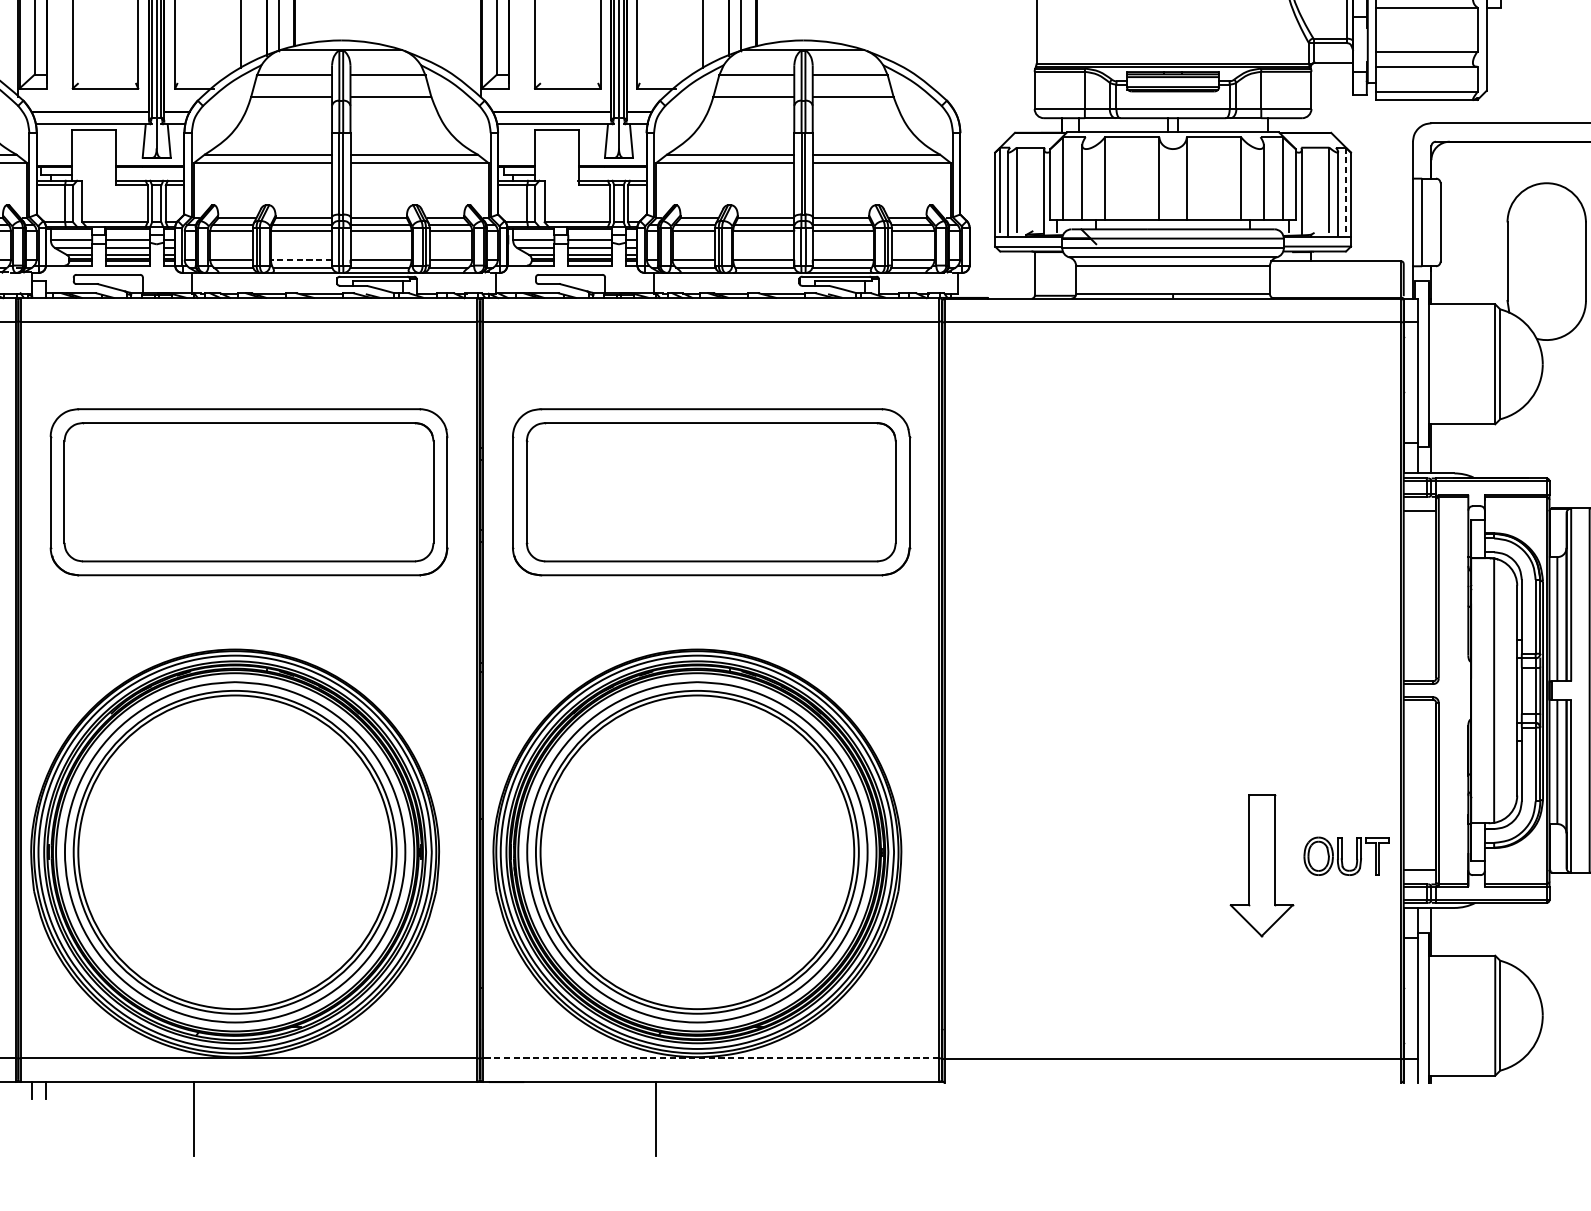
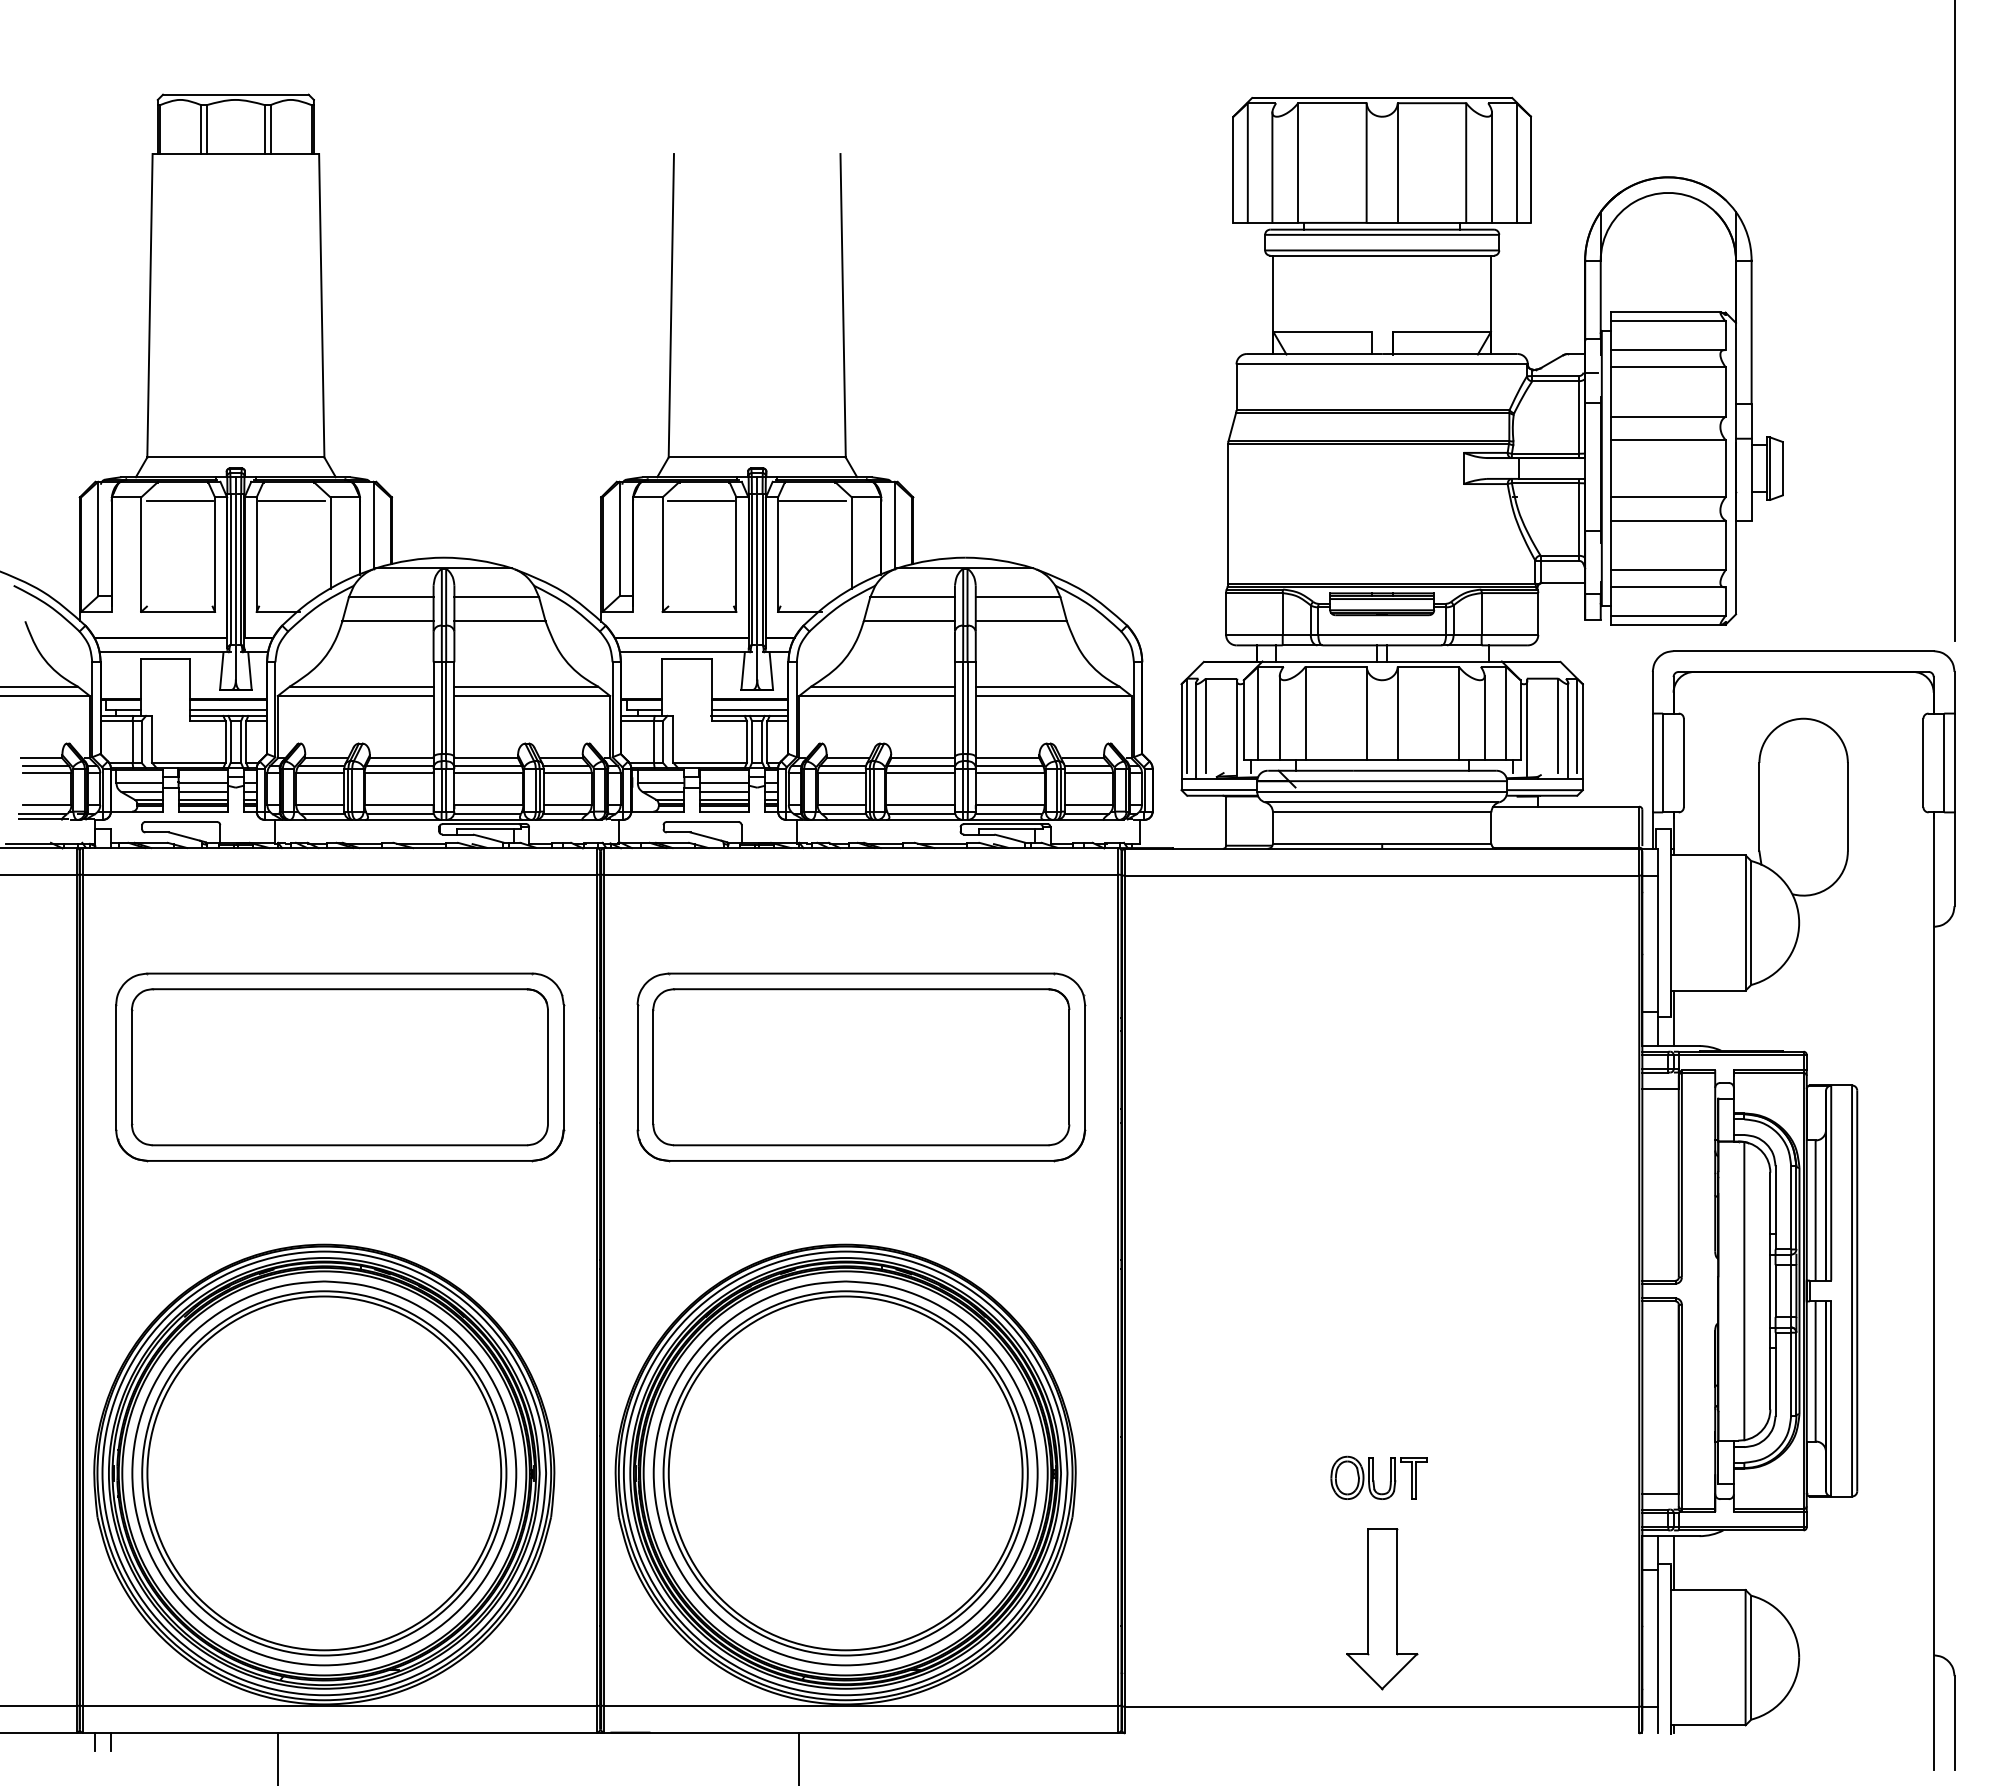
line: (150, 175) -> (228, 709), added
line: (612, 175) -> (749, 709), added
line: (1346, 189) -> (1577, 725), dashed -> solid
line: (300, 260) -> (398, 805), dashed -> solid
part: (1346, 855) -> (1378, 1477), moved
part: (1262, 865) -> (1382, 1609), moved
line: (710, 1058) -> (860, 1705), dashed -> solid

